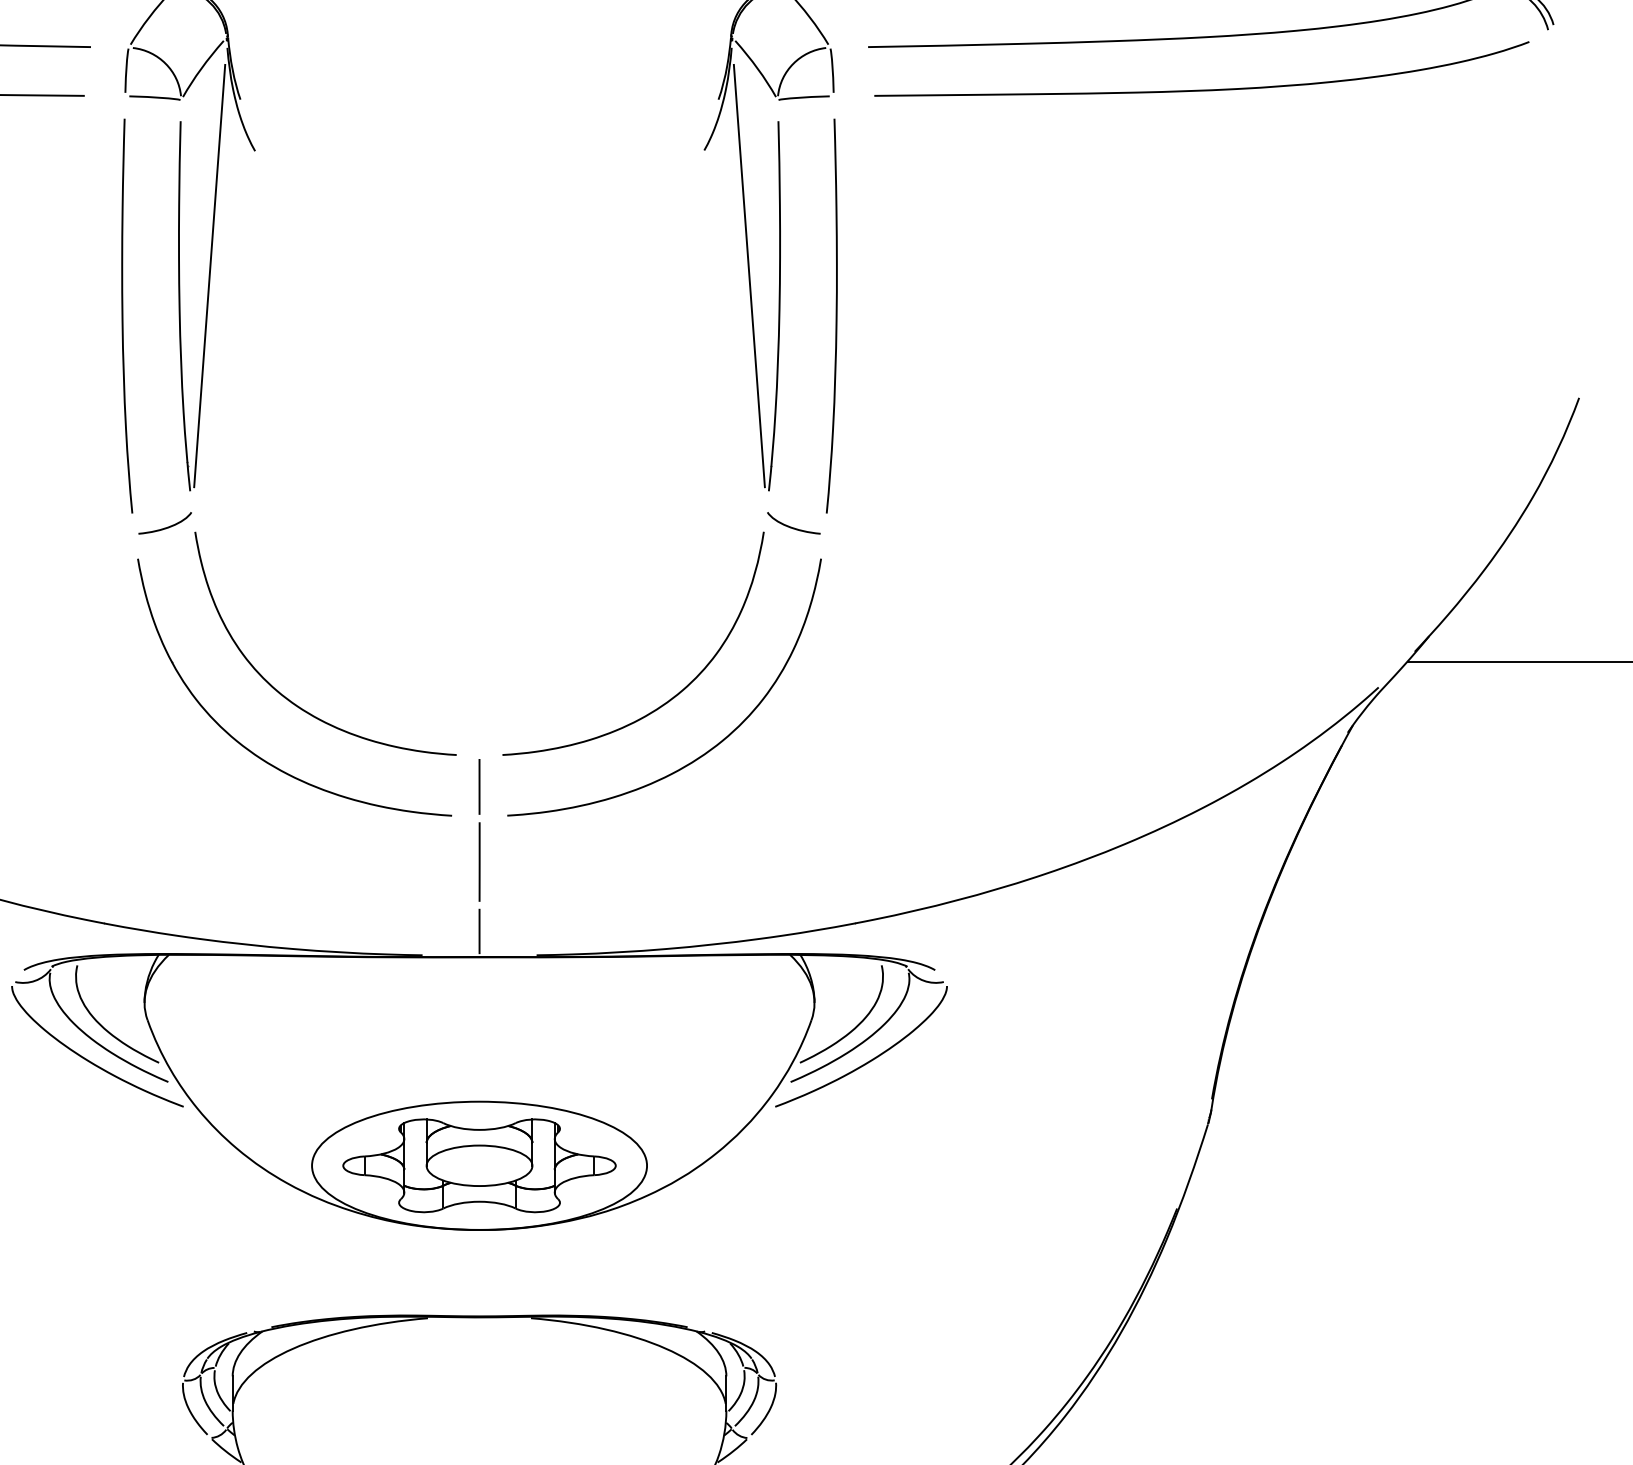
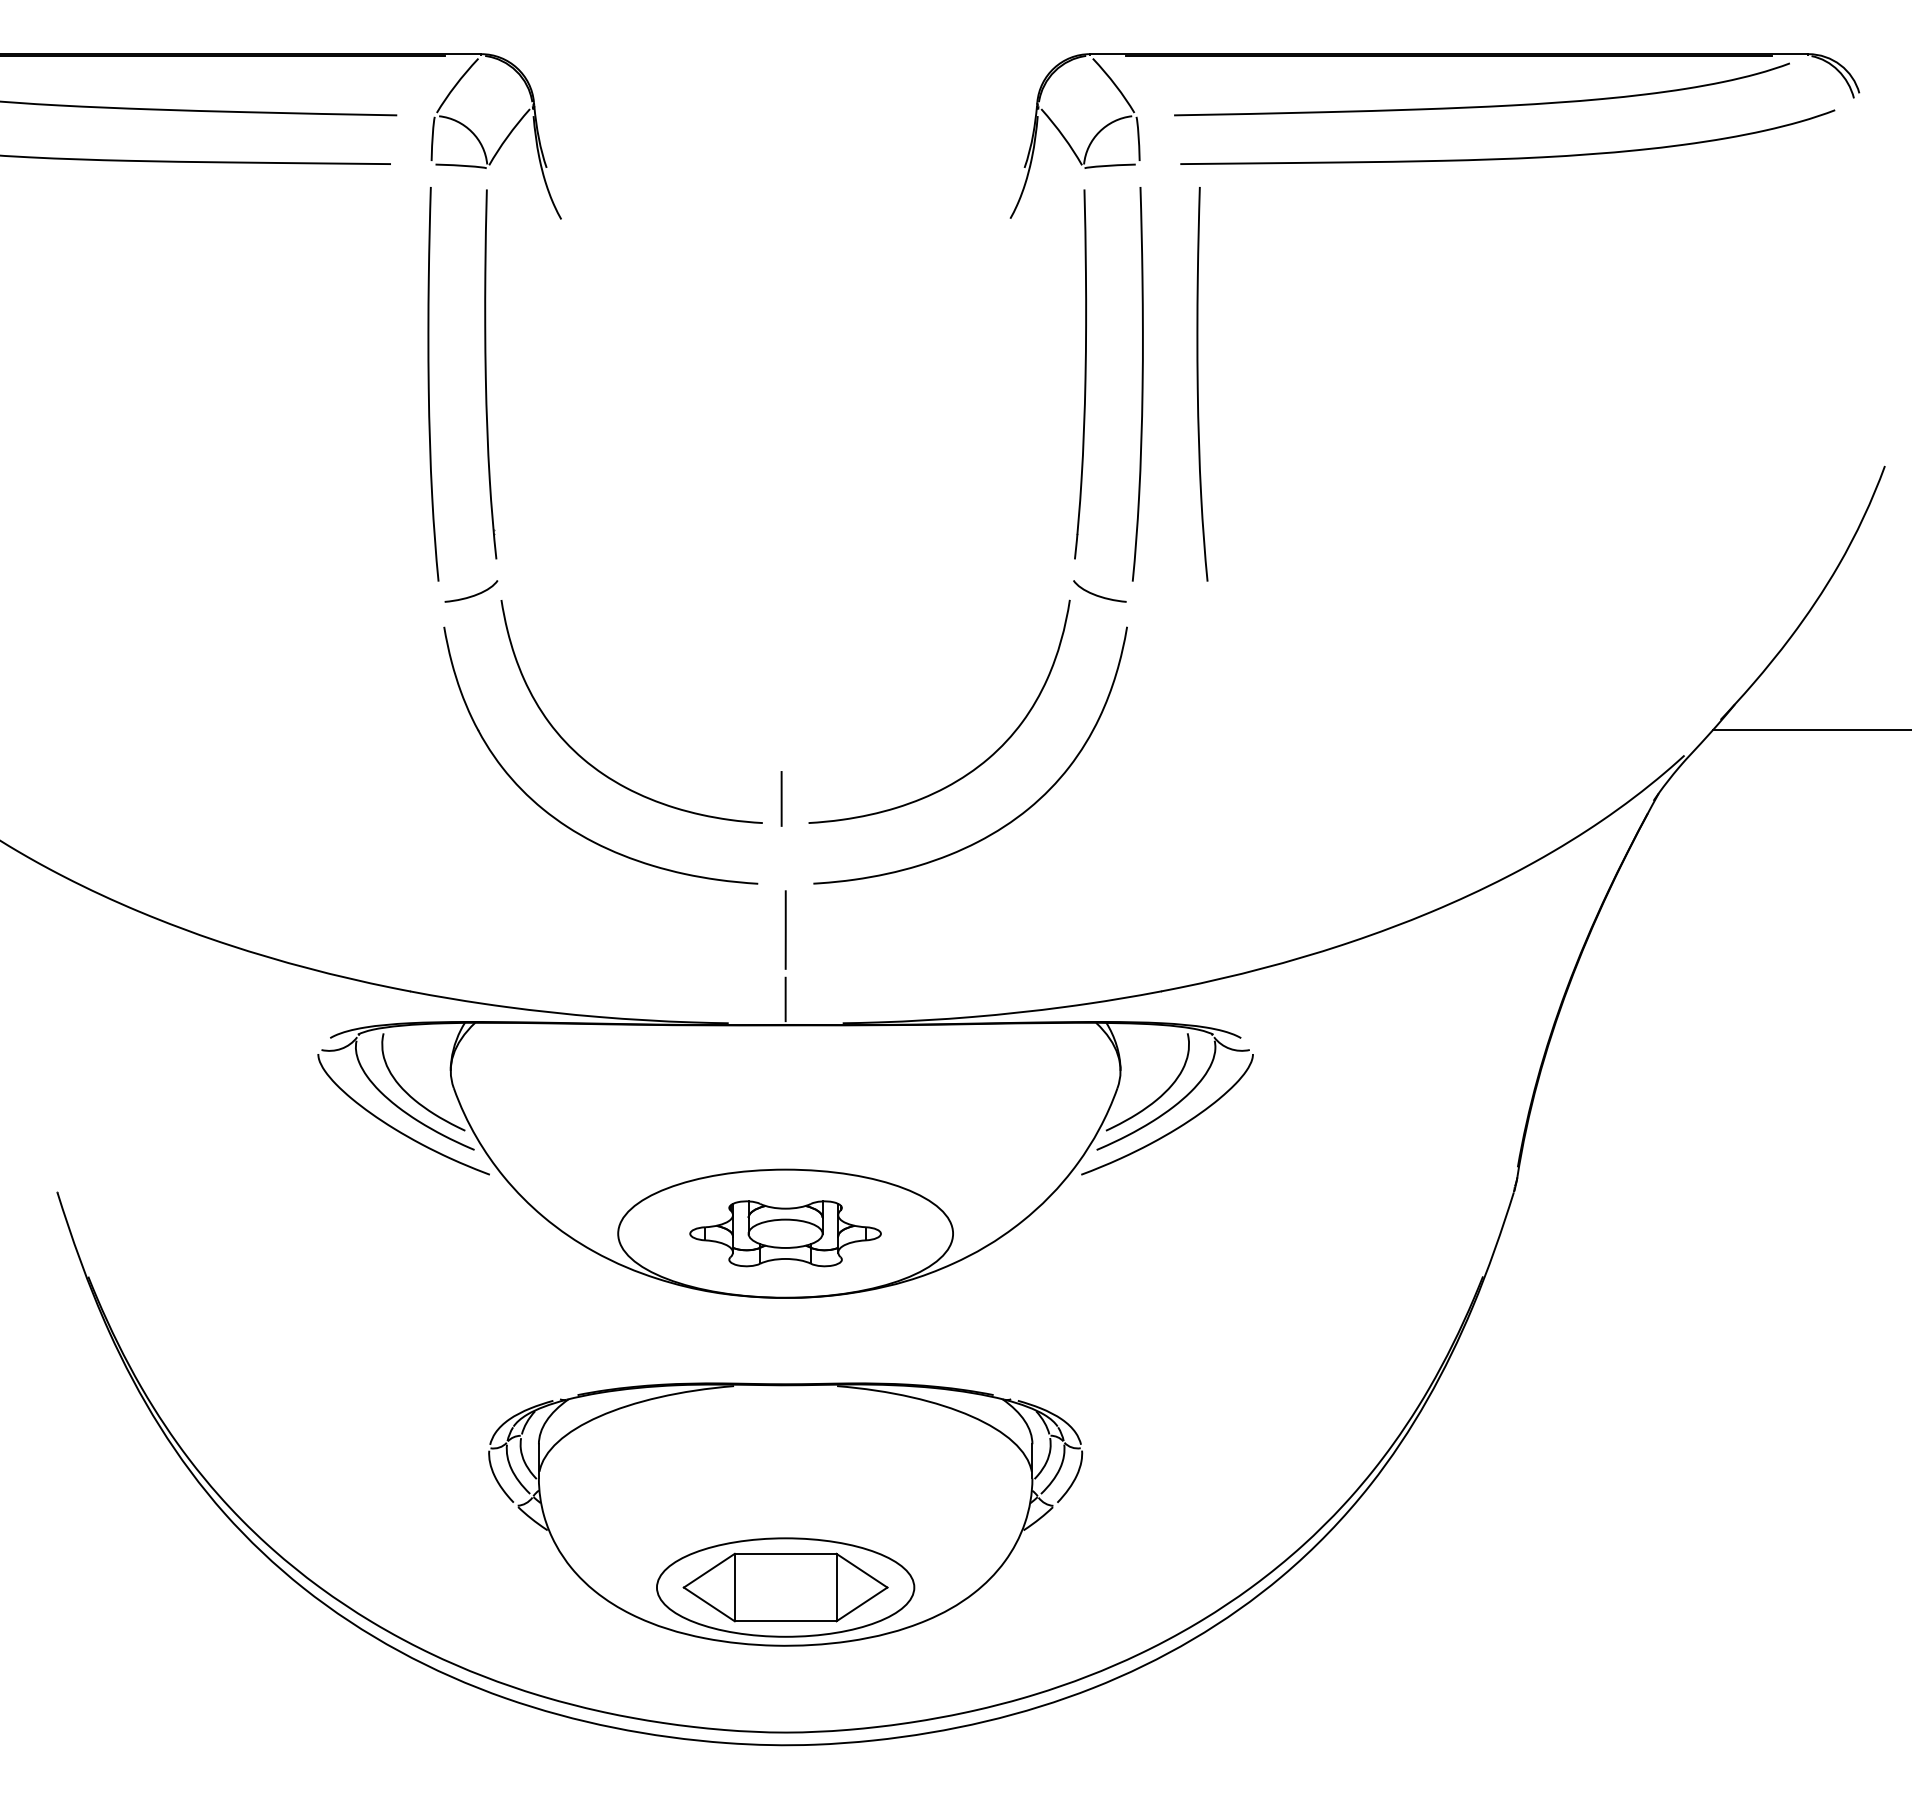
line: (209, 276) -> (515, 344), removed
line: (748, 276) -> (1054, 344), removed
curve: (892, 316) -> (1198, 384), added
line: (479, 786) -> (781, 798), moved
part: (479, 1165) -> (785, 1233), size x0.7

